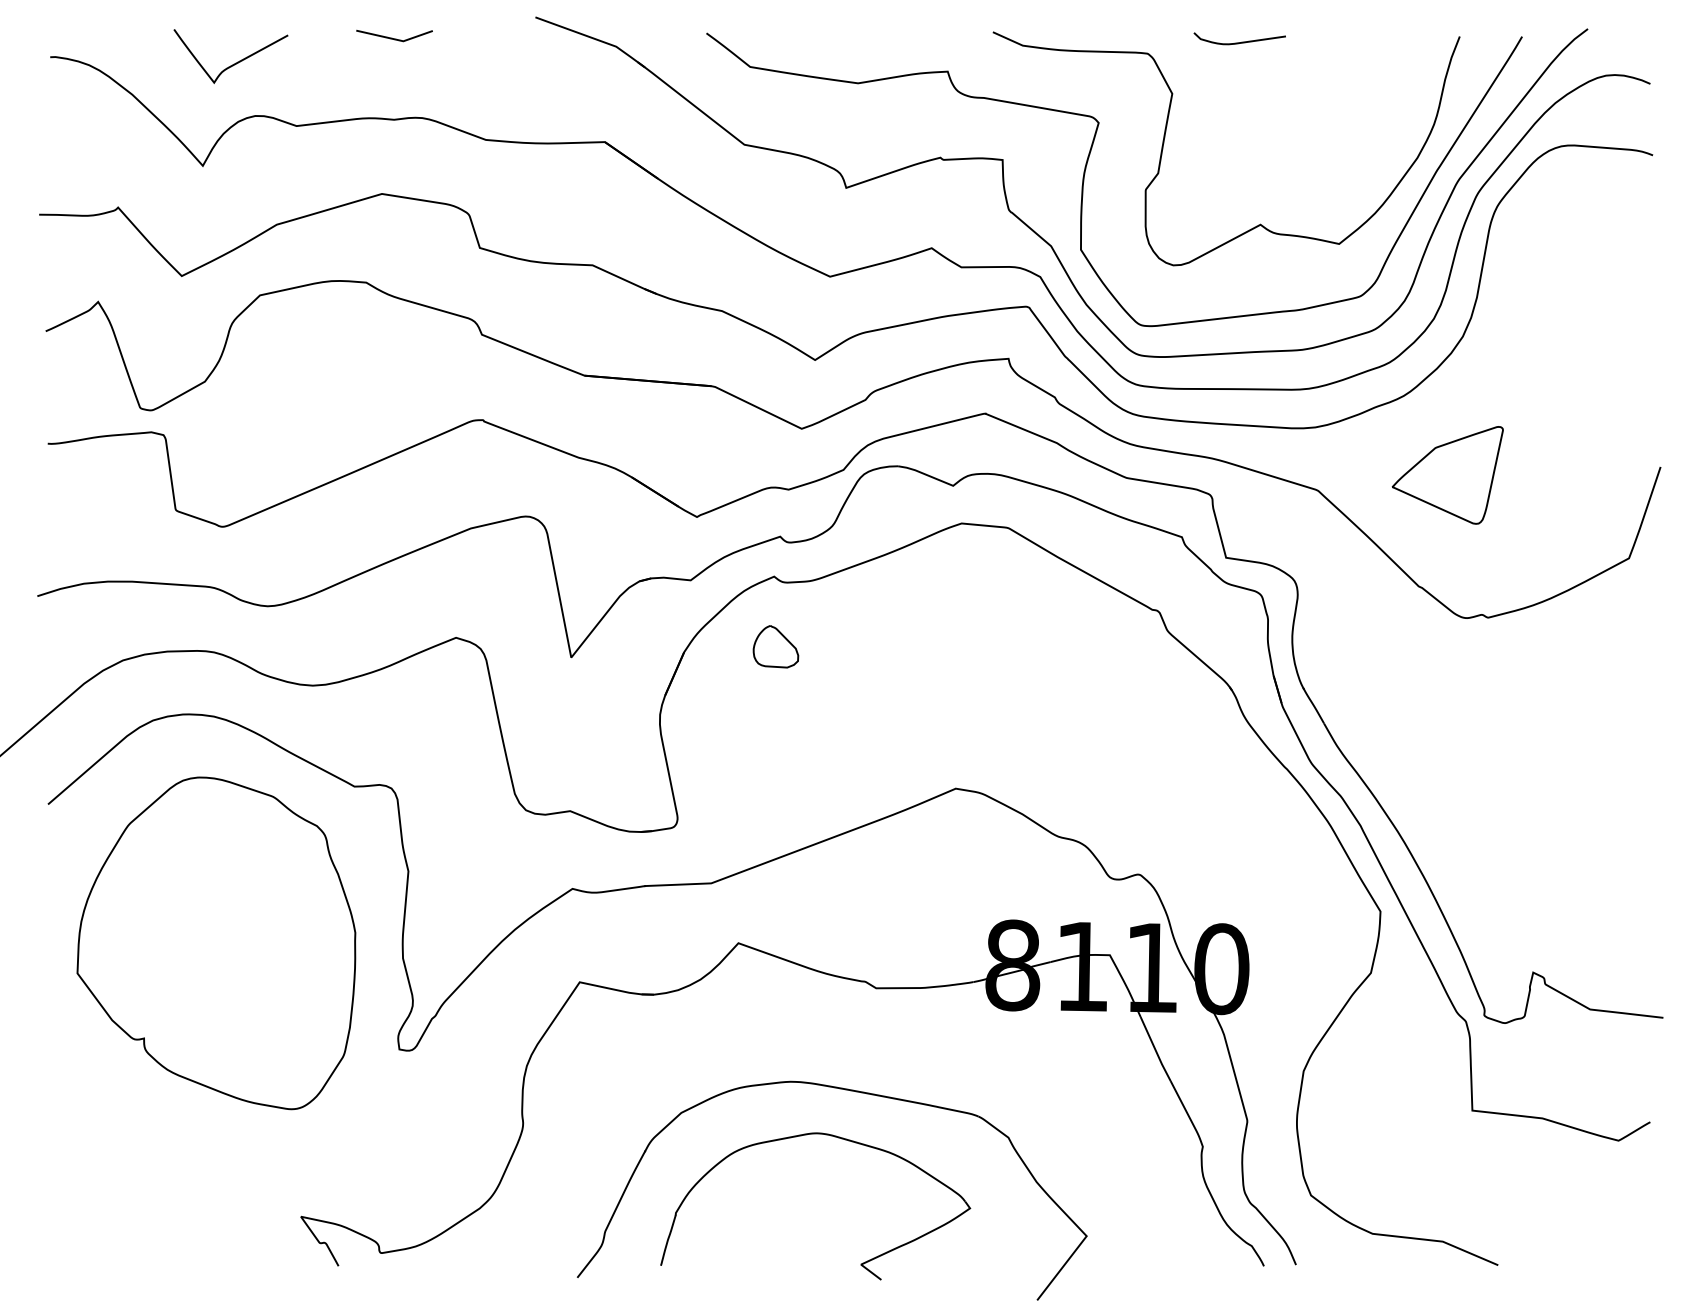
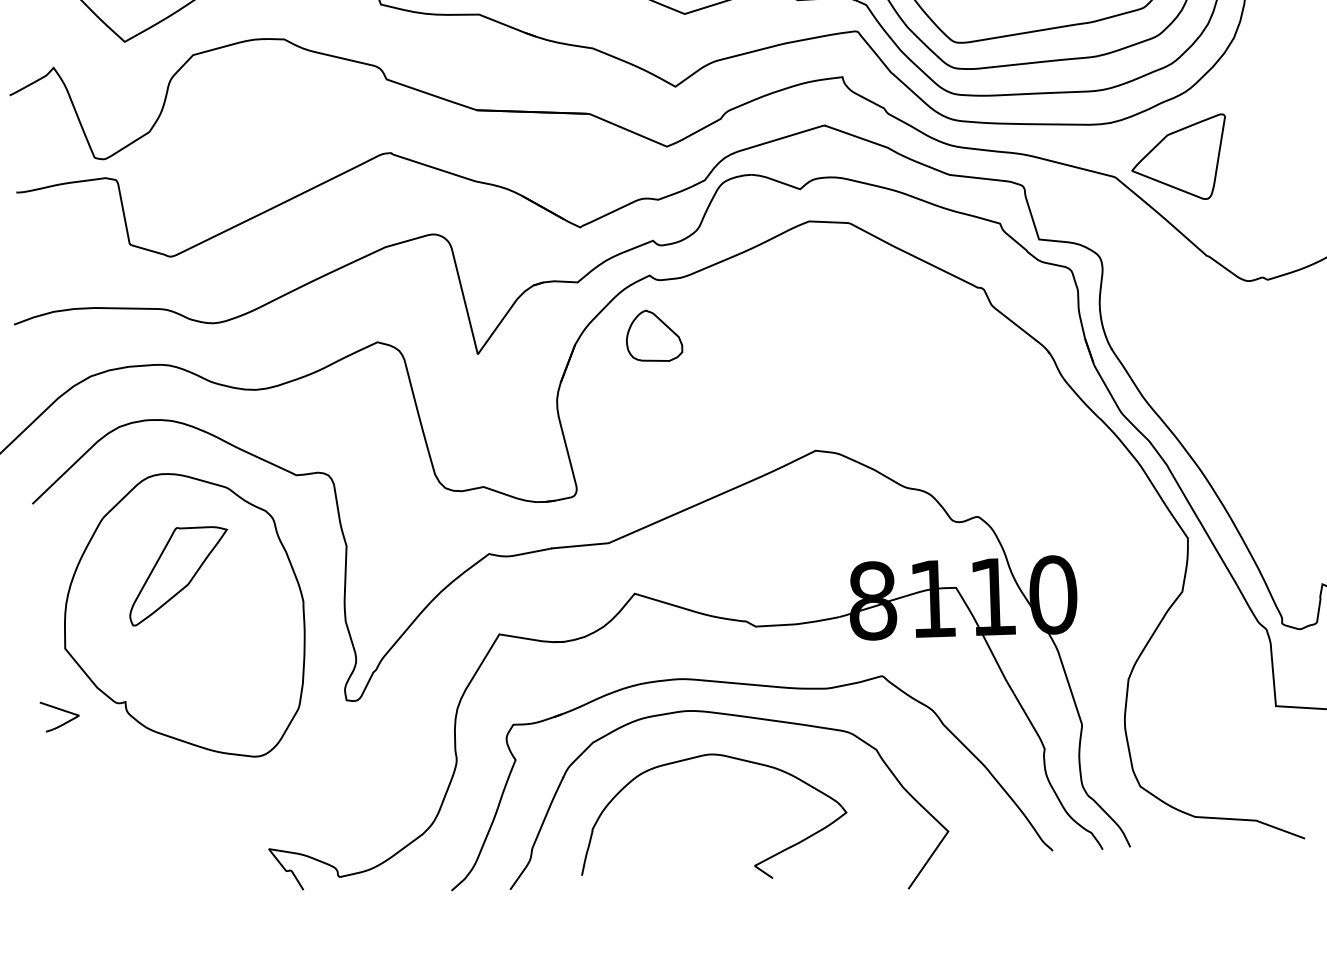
part: (1447, 475) -> (1179, 158), moved
part: (775, 646) -> (653, 335), size x1.43
part: (212, 895) -> (178, 575), added
curve: (68, 1044) -> (60, 710), added
part: (875, 1057) -> (758, 686), added

